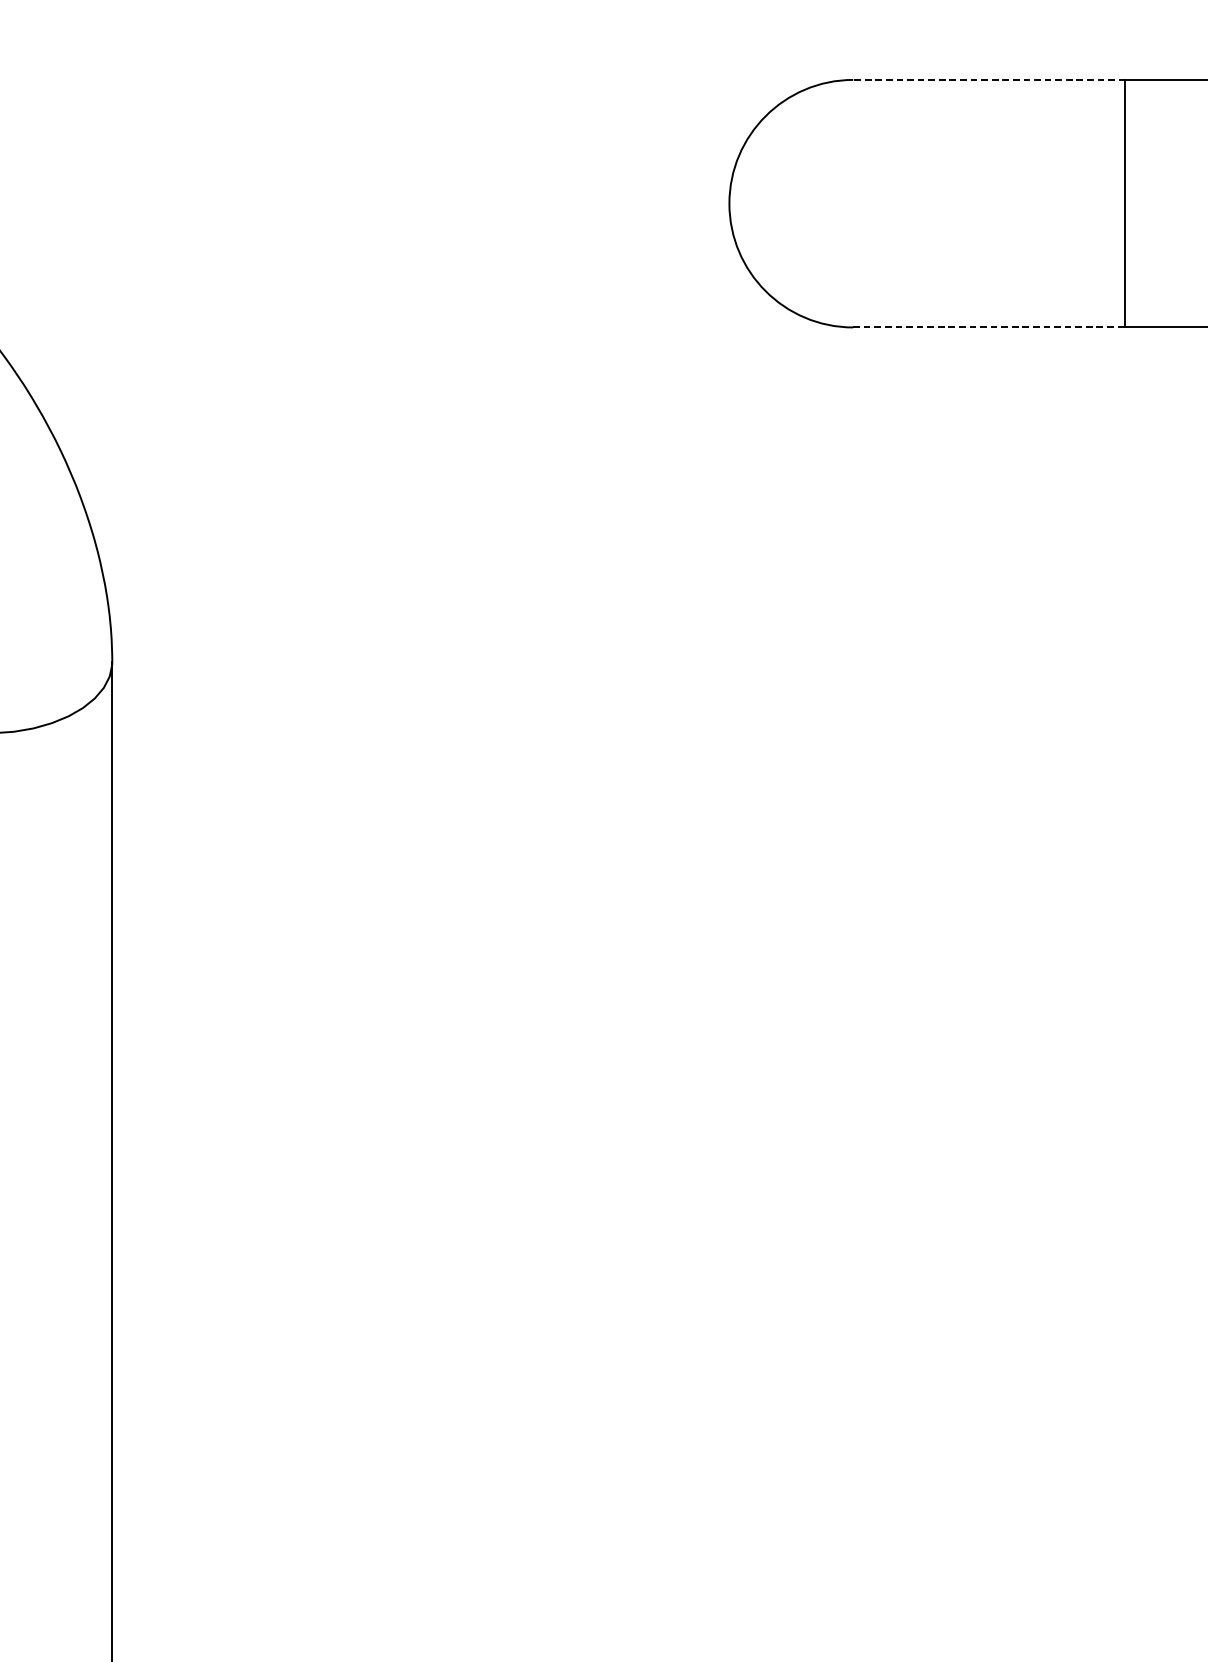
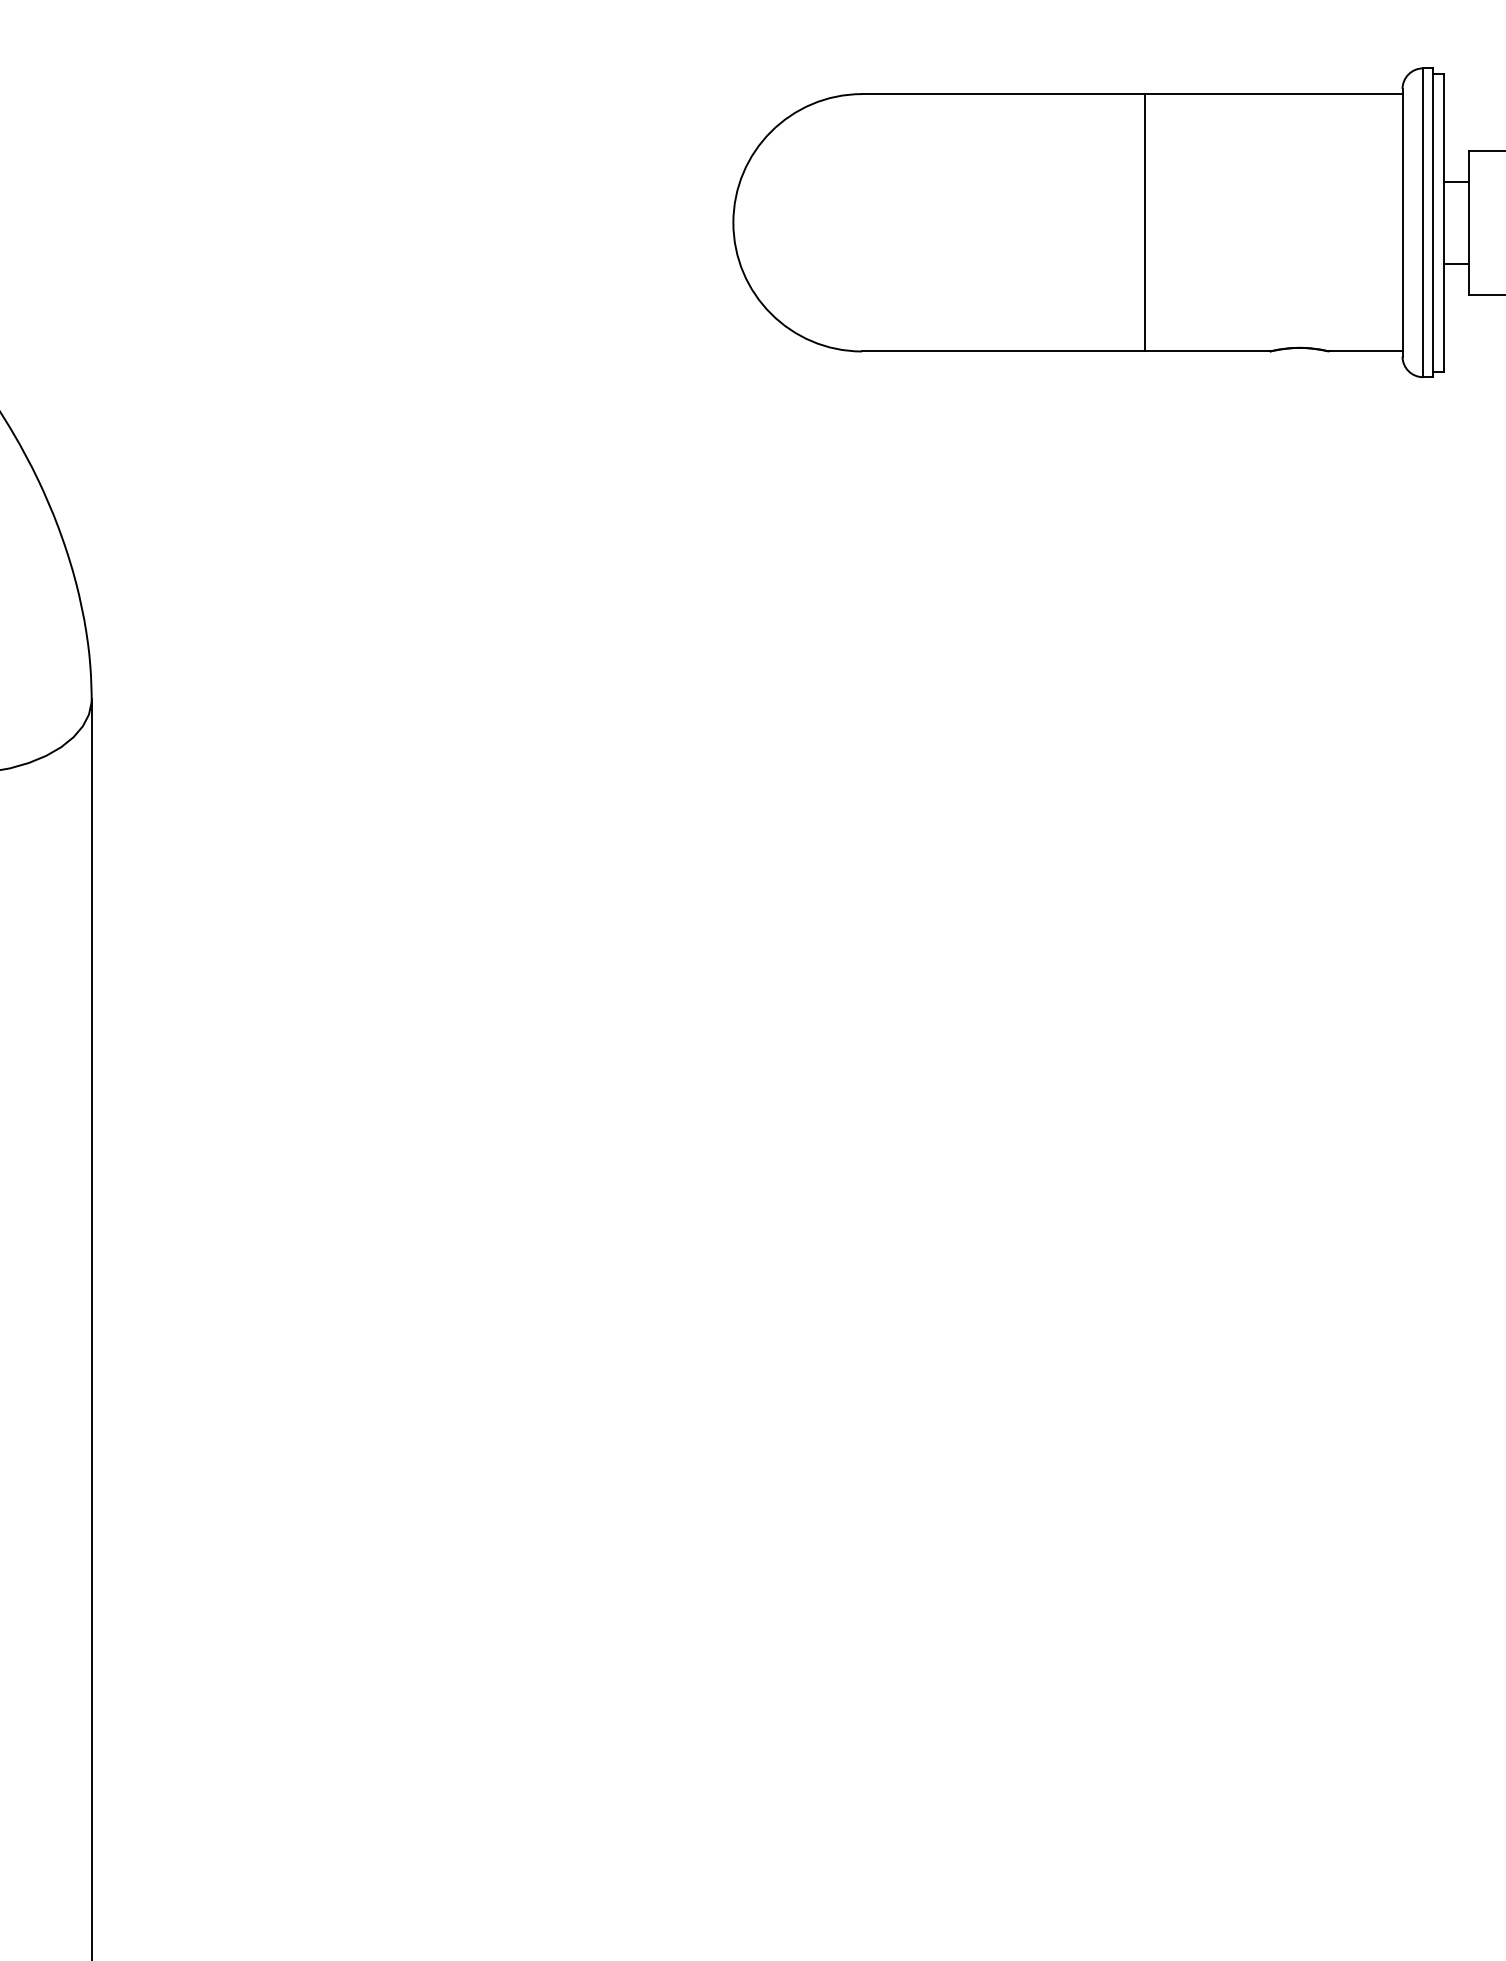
line: (989, 80) -> (1003, 94), dashed -> solid
line: (989, 327) -> (1003, 351), dashed -> solid

